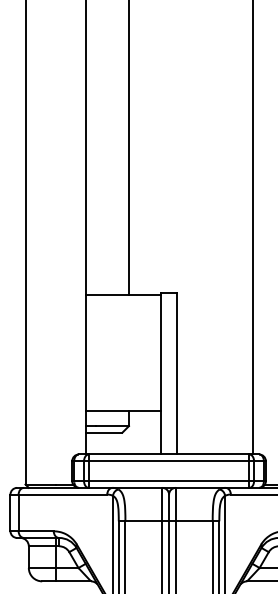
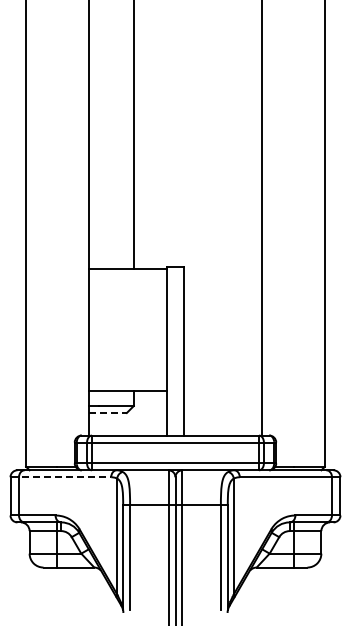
line: (104, 432) -> (108, 412), solid -> dashed
line: (59, 494) -> (61, 477), solid -> dashed

